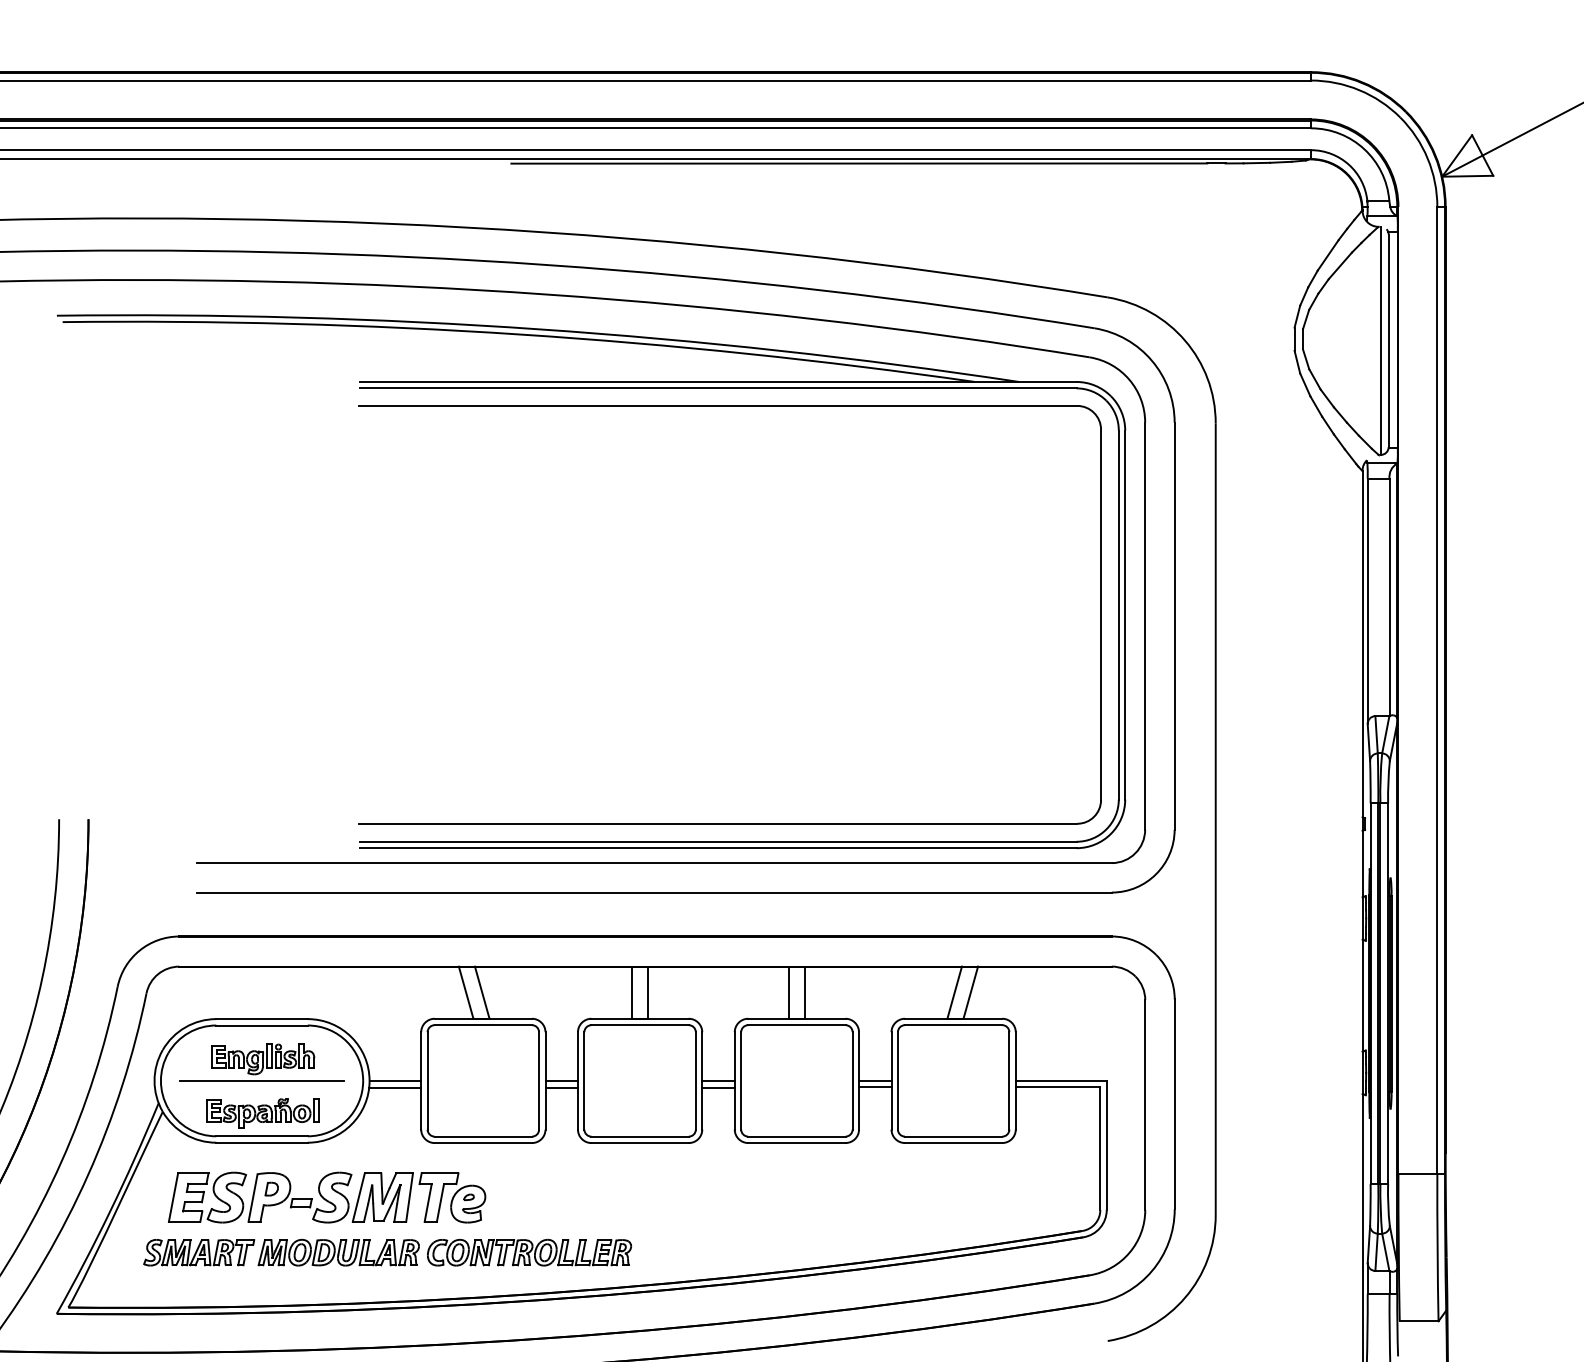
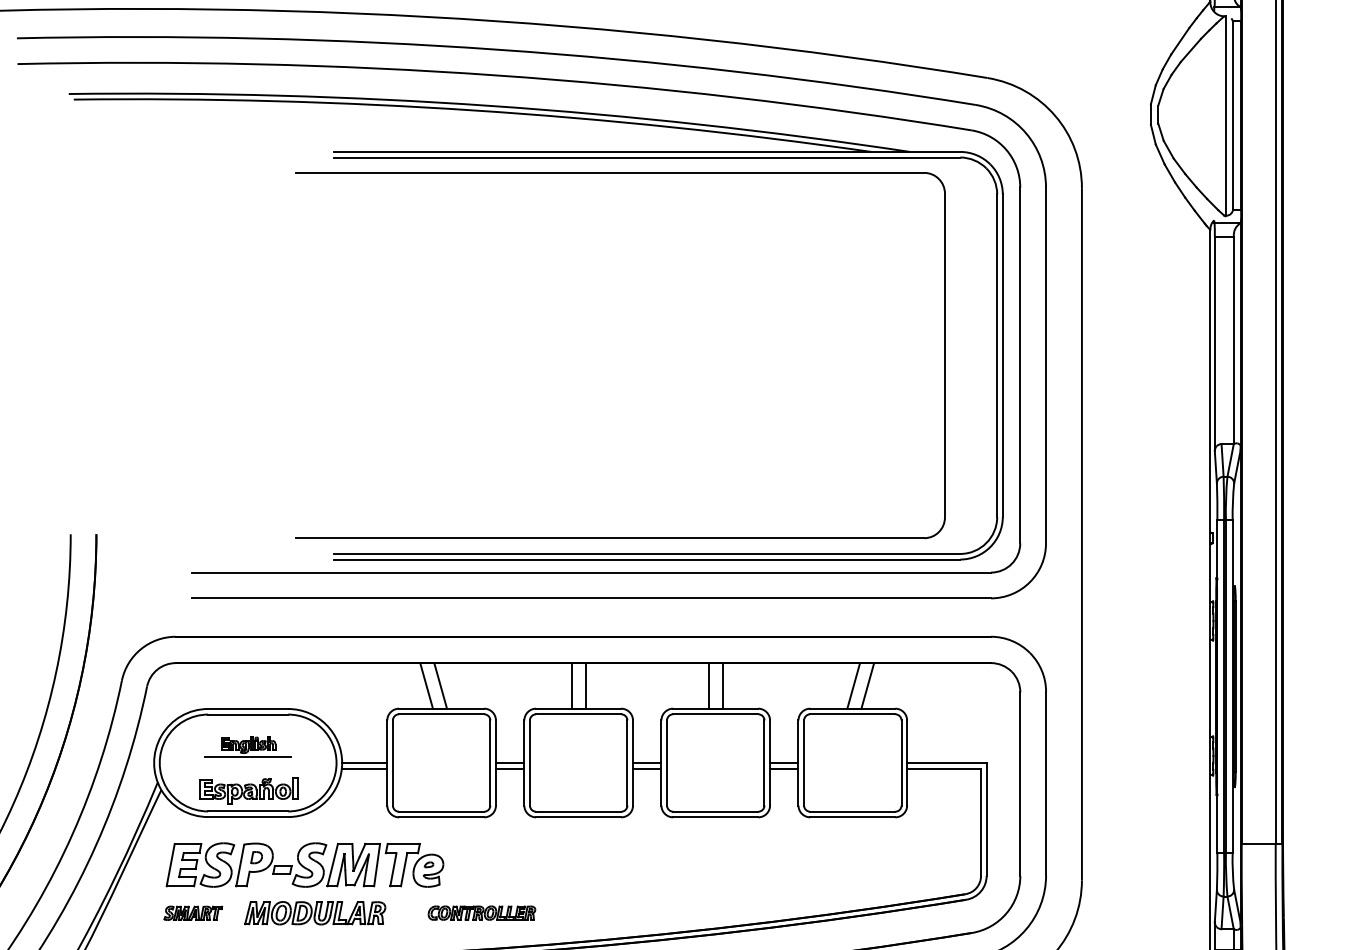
part: (729, 406) -> (620, 173), moved
part: (261, 1062) -> (247, 746), size x0.6
part: (199, 1252) -> (193, 913), size x0.6
part: (529, 1252) -> (481, 913), size x0.6

